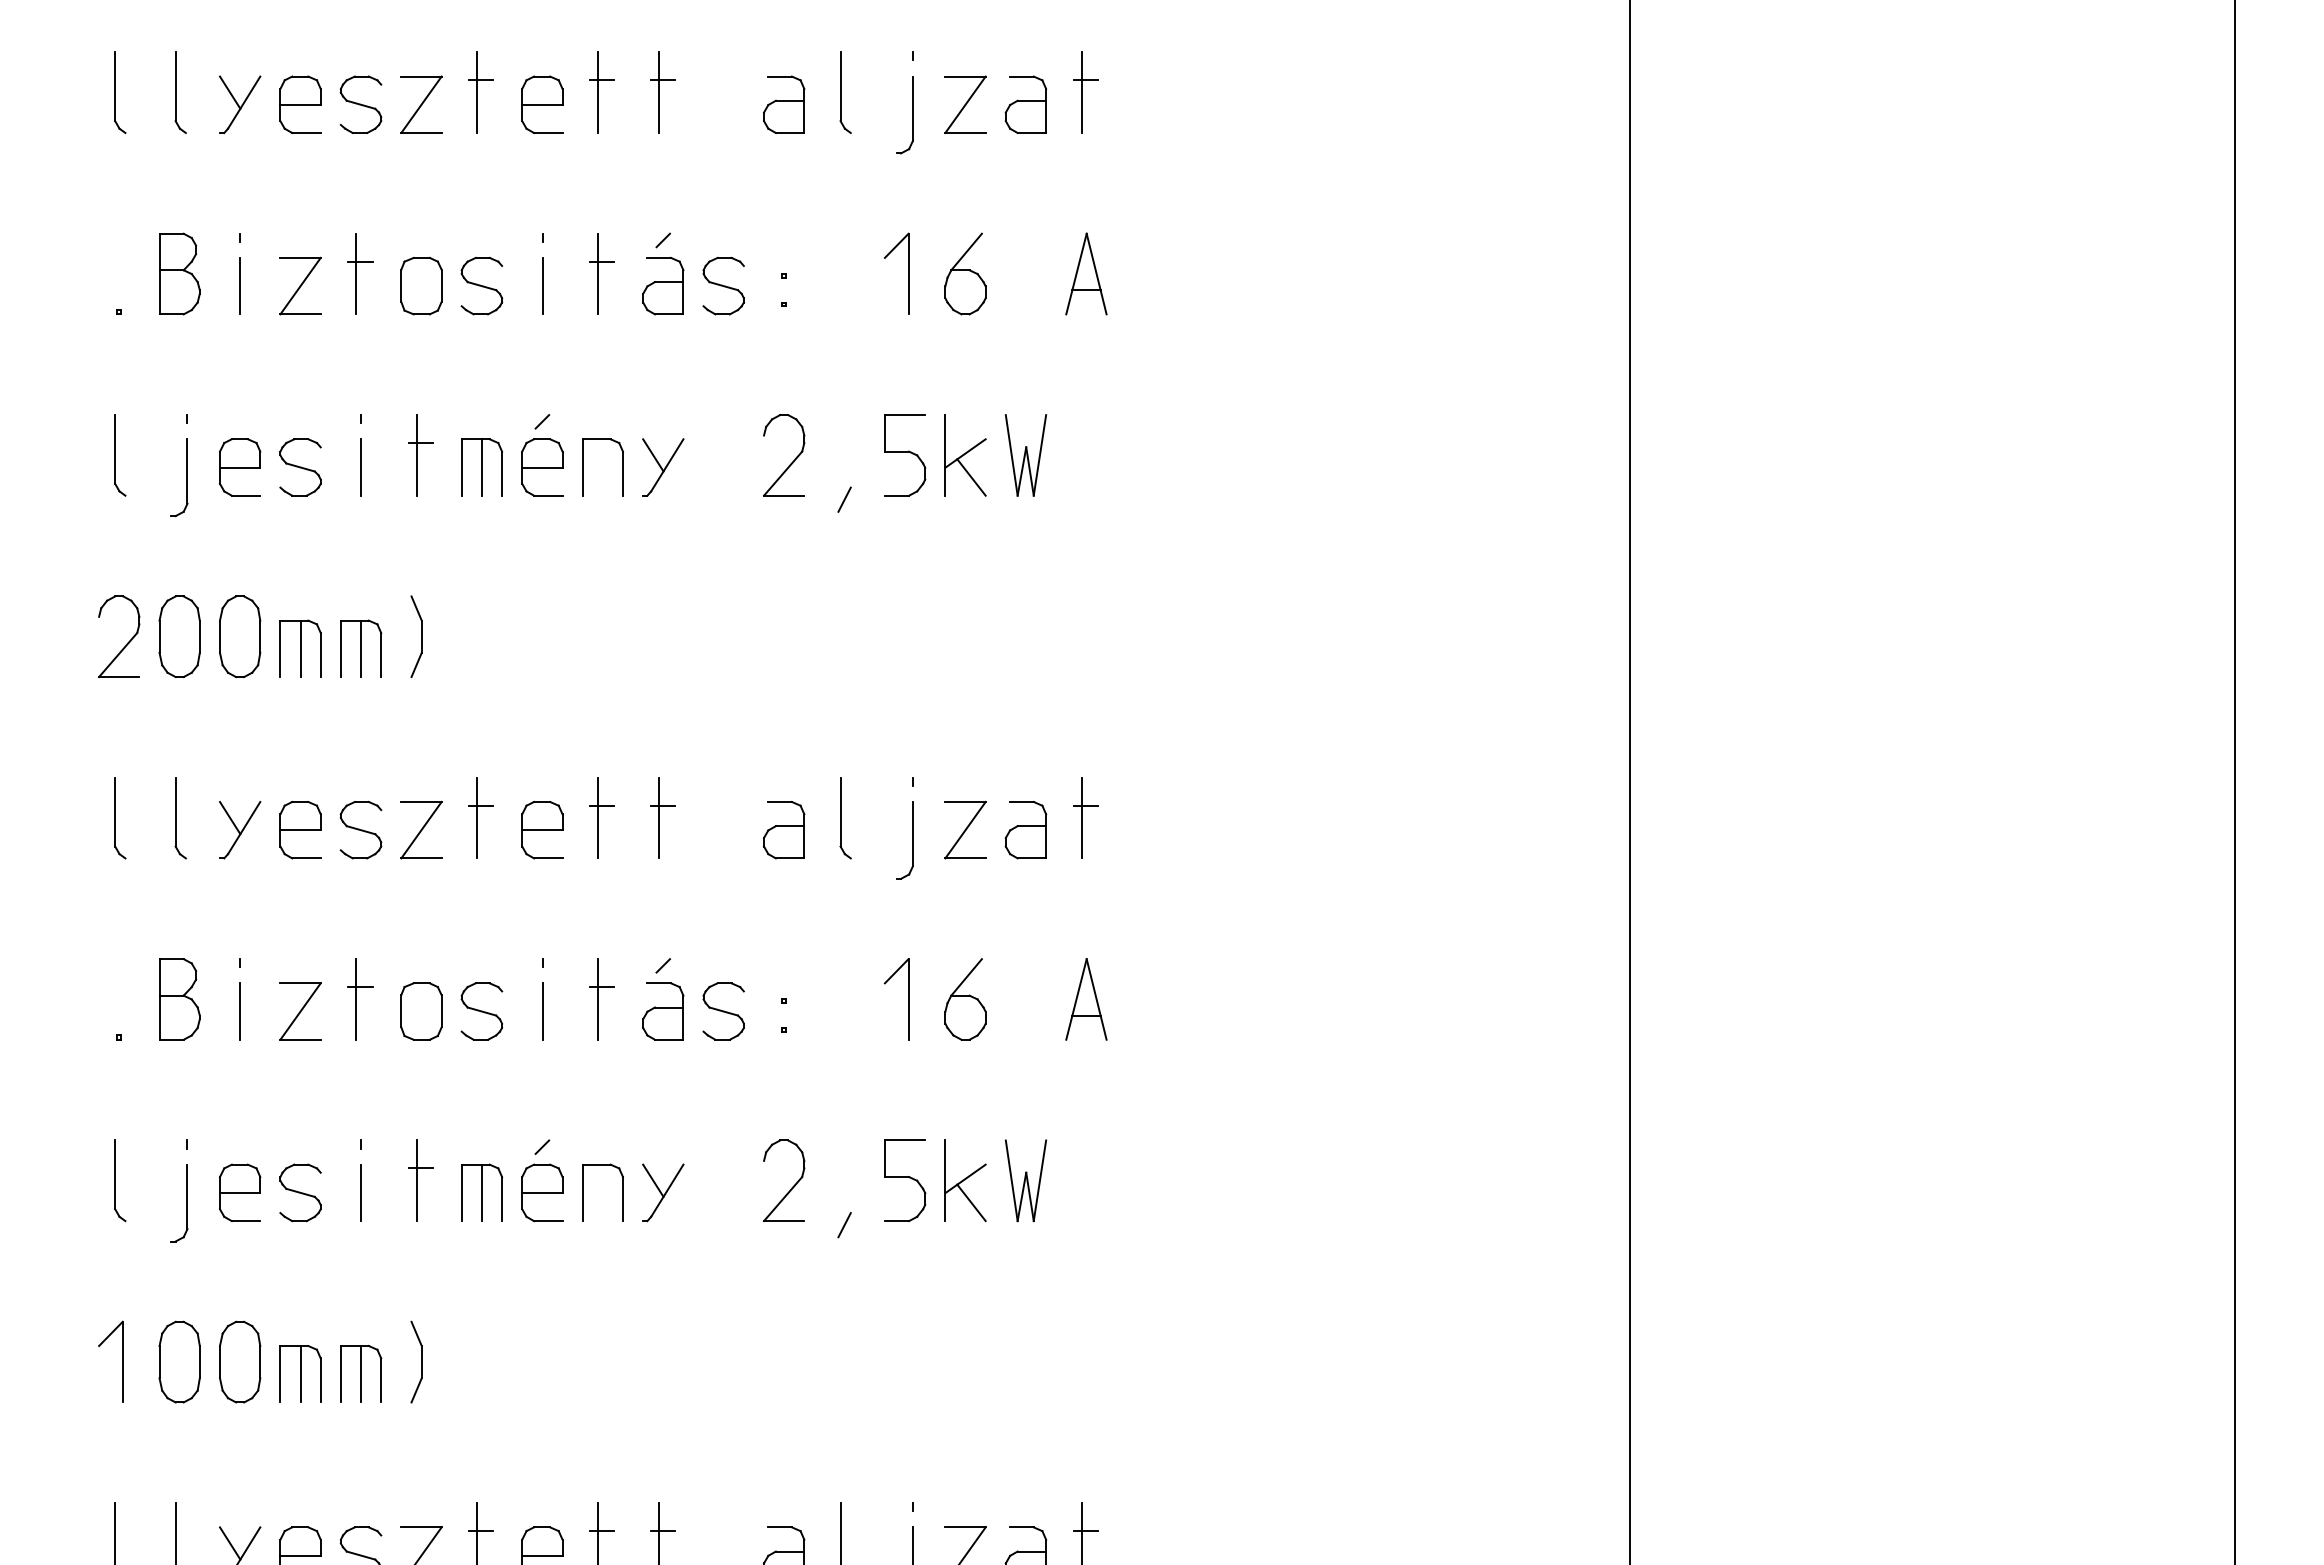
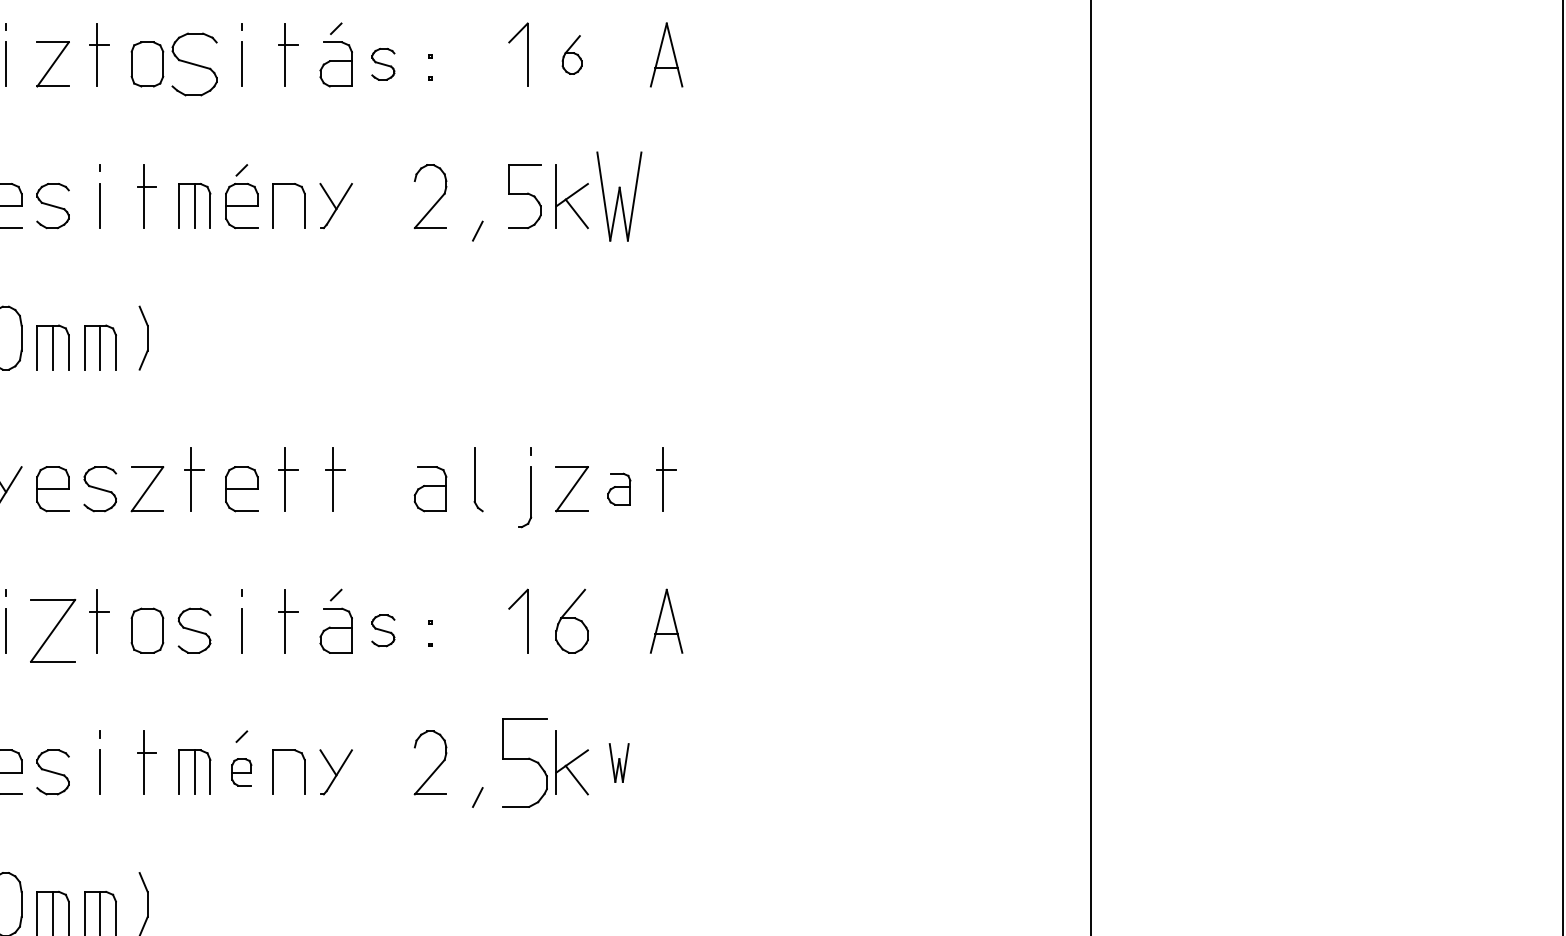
part: (965, 273) -> (572, 54), size x0.6
part: (481, 285) -> (194, 63), size x1.4
part: (723, 285) -> (383, 63), size x0.7
part: (1025, 455) -> (619, 196), size x1.4
part: (1025, 830) -> (619, 489), size x0.7
part: (300, 1011) -> (53, 630), size x1.4
part: (723, 1011) -> (383, 630), size x0.7
part: (905, 1180) -> (525, 762), size x1.4
part: (1025, 1180) -> (619, 762), size x0.6
part: (542, 1192) -> (241, 772), size x0.6

